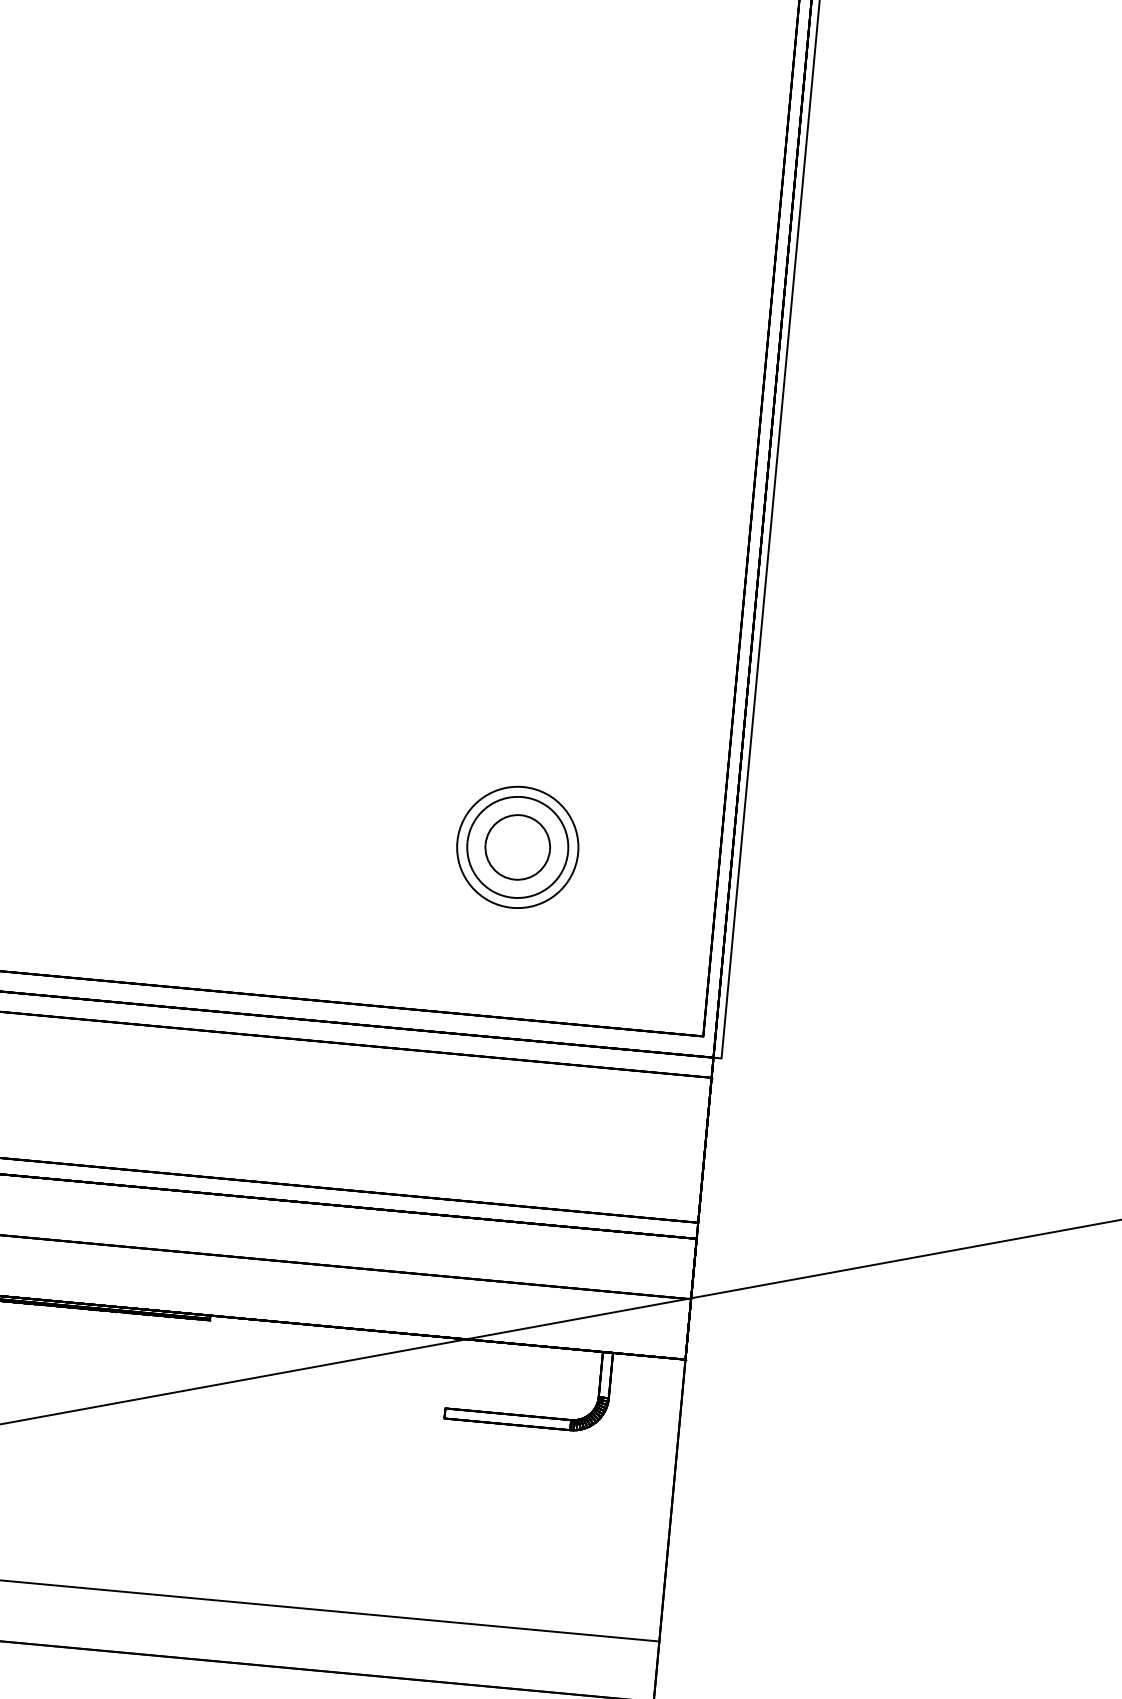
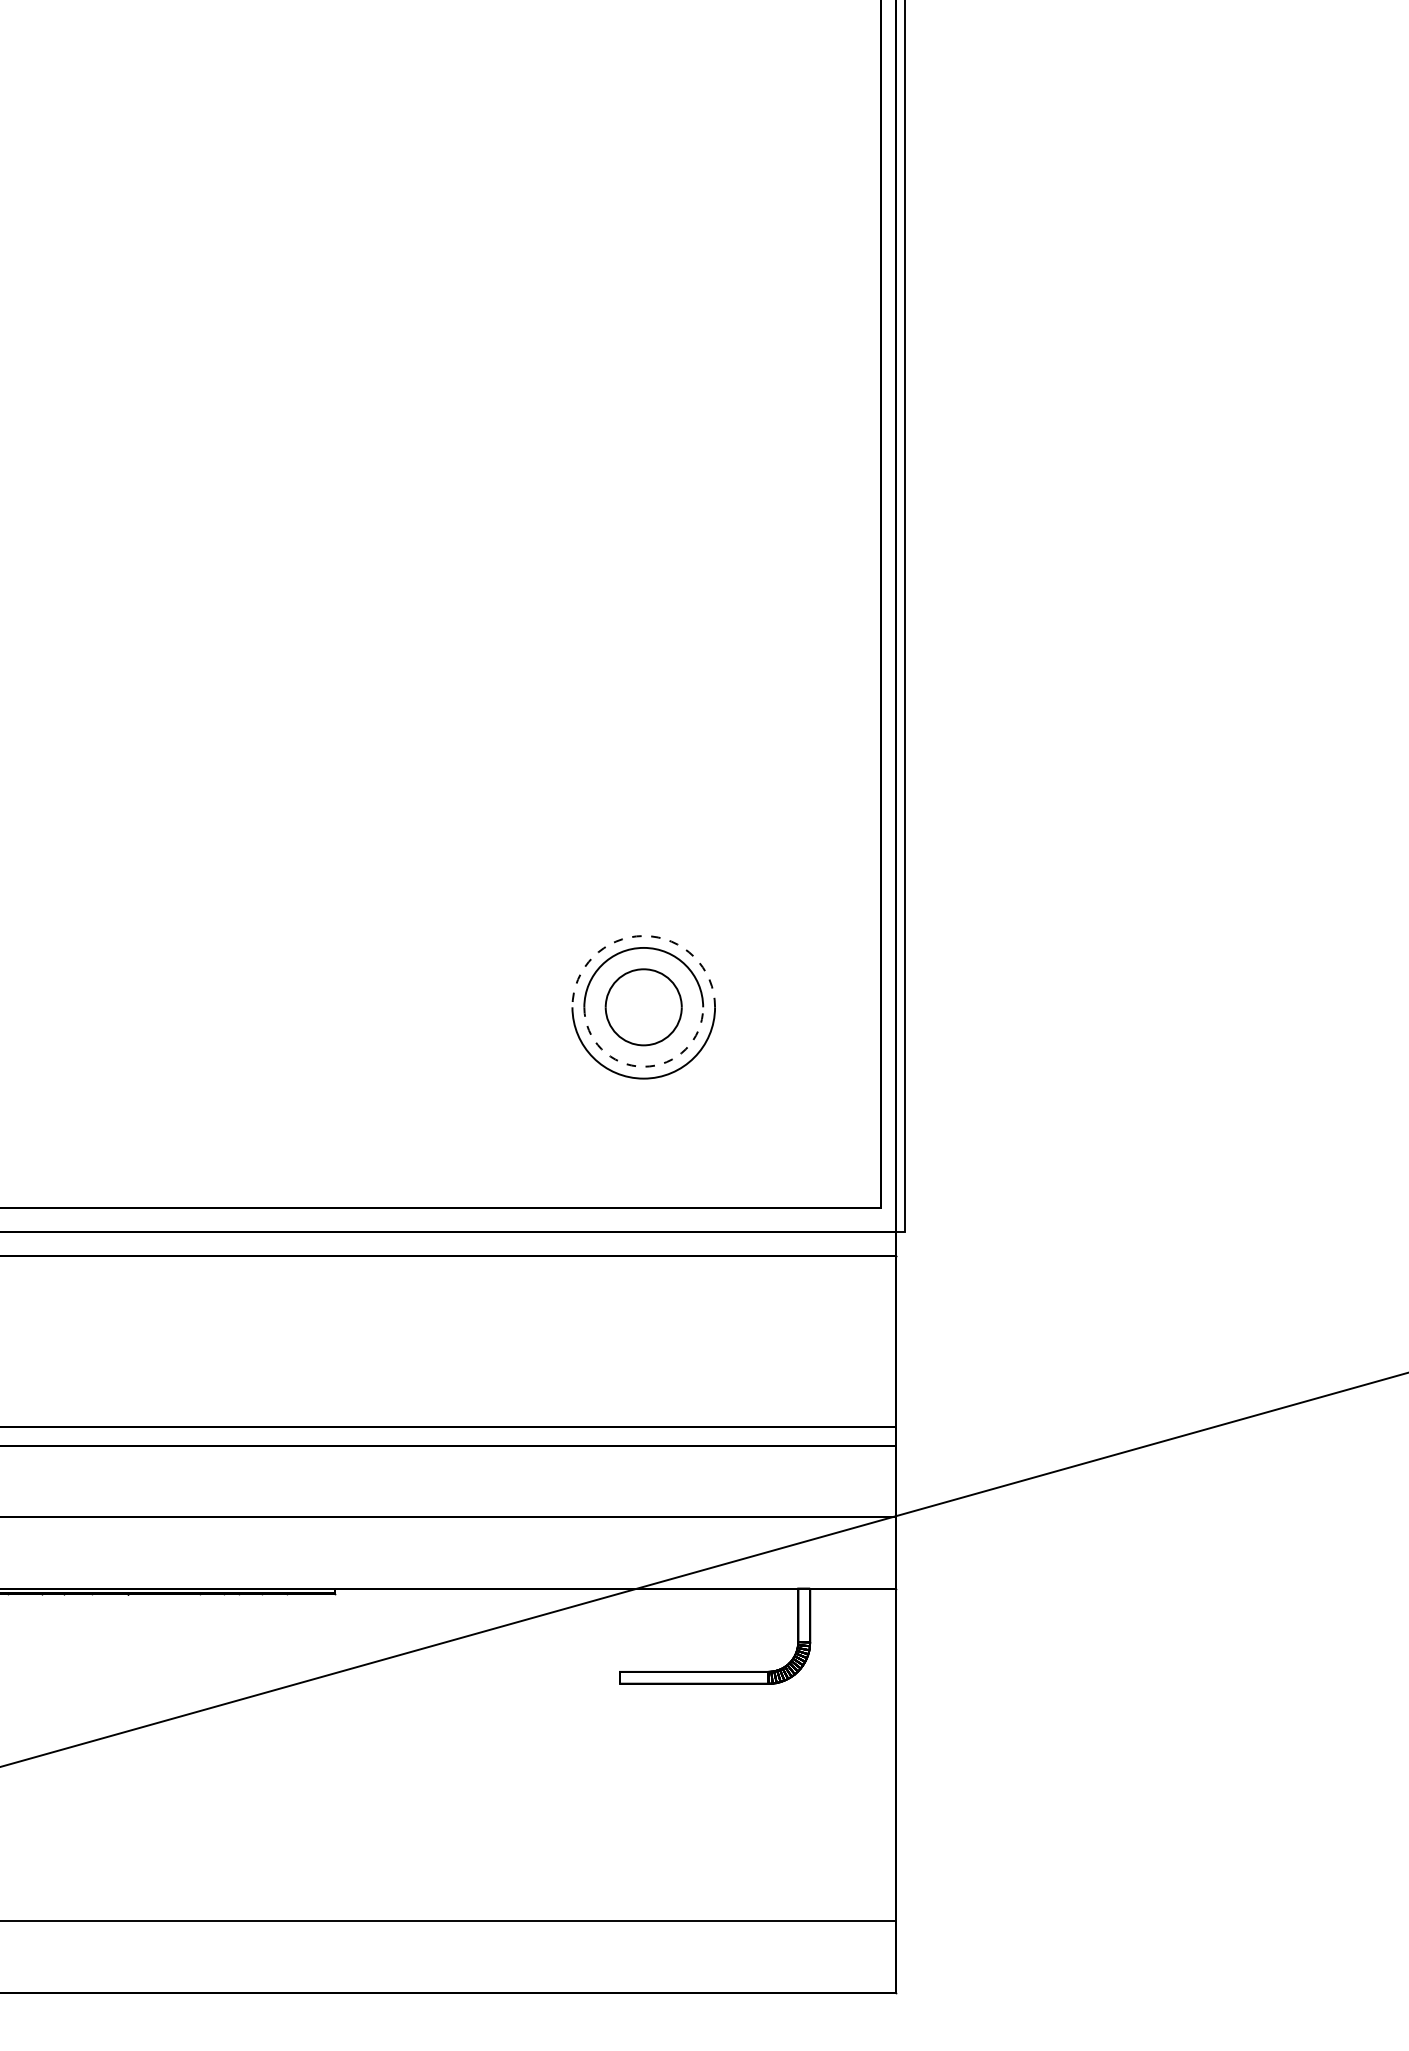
arc: (523, 787) -> (643, 936), solid -> dashed
arc: (512, 897) -> (643, 1066), solid -> dashed

